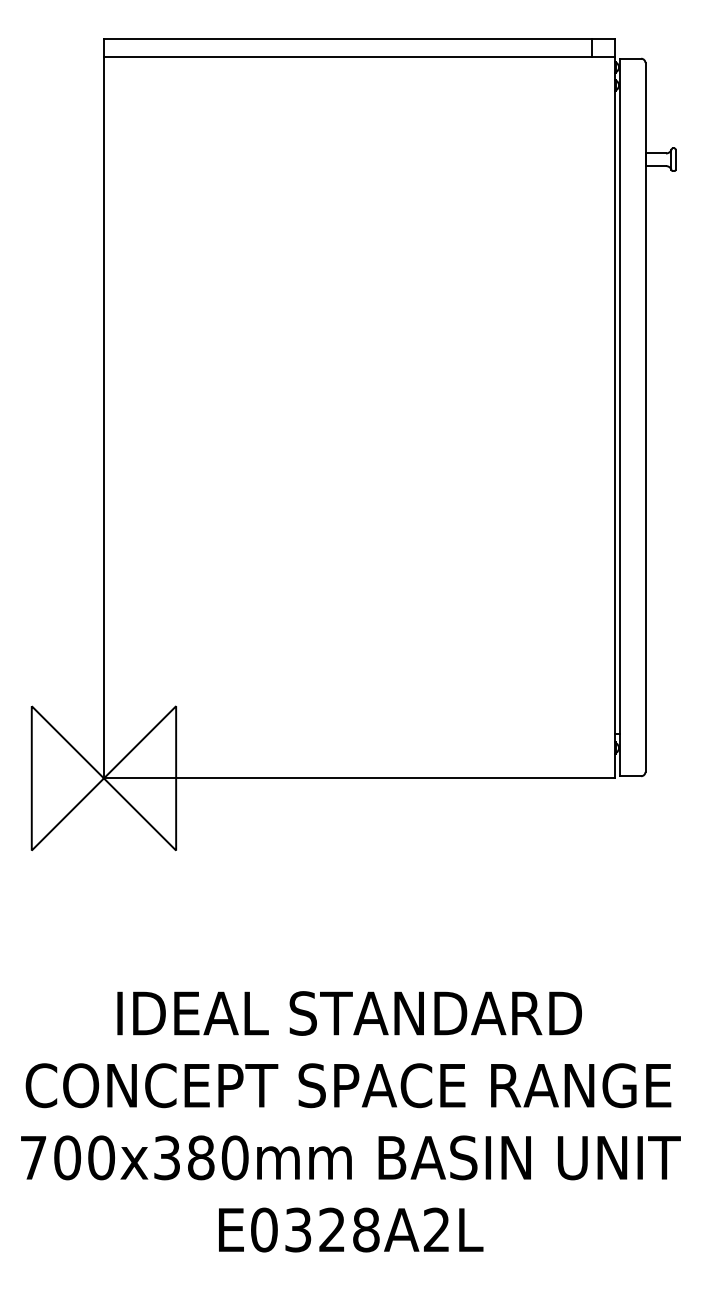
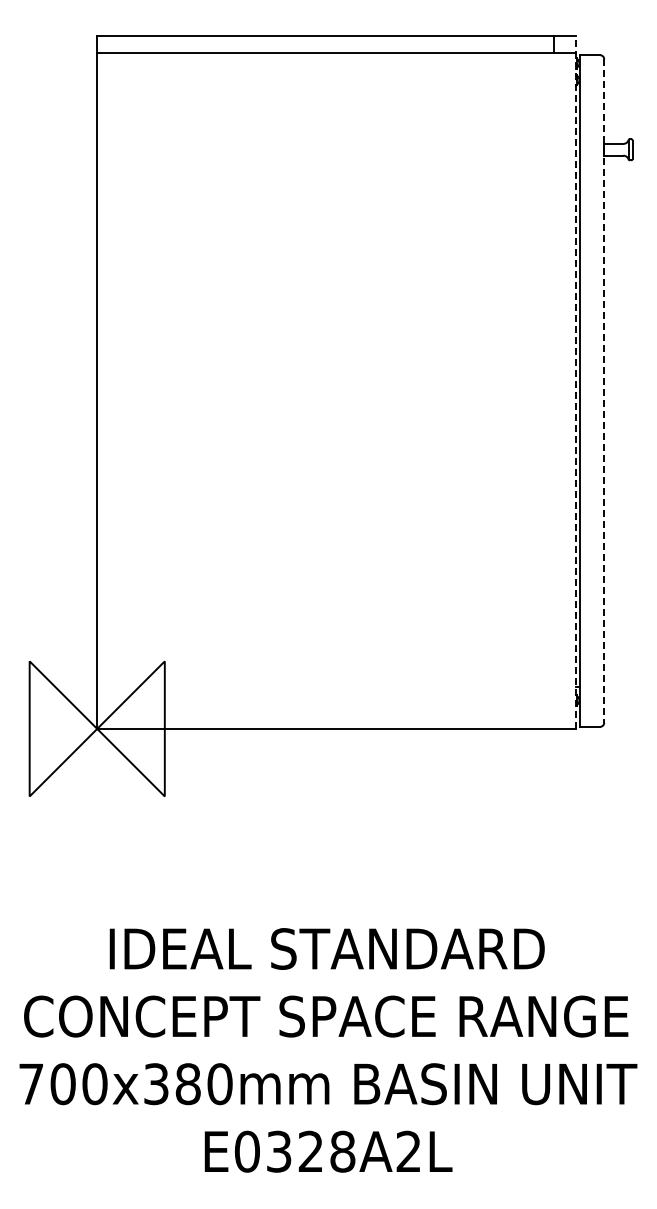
line: (614, 408) -> (575, 382), solid -> dashed
line: (645, 417) -> (604, 391), solid -> dashed

